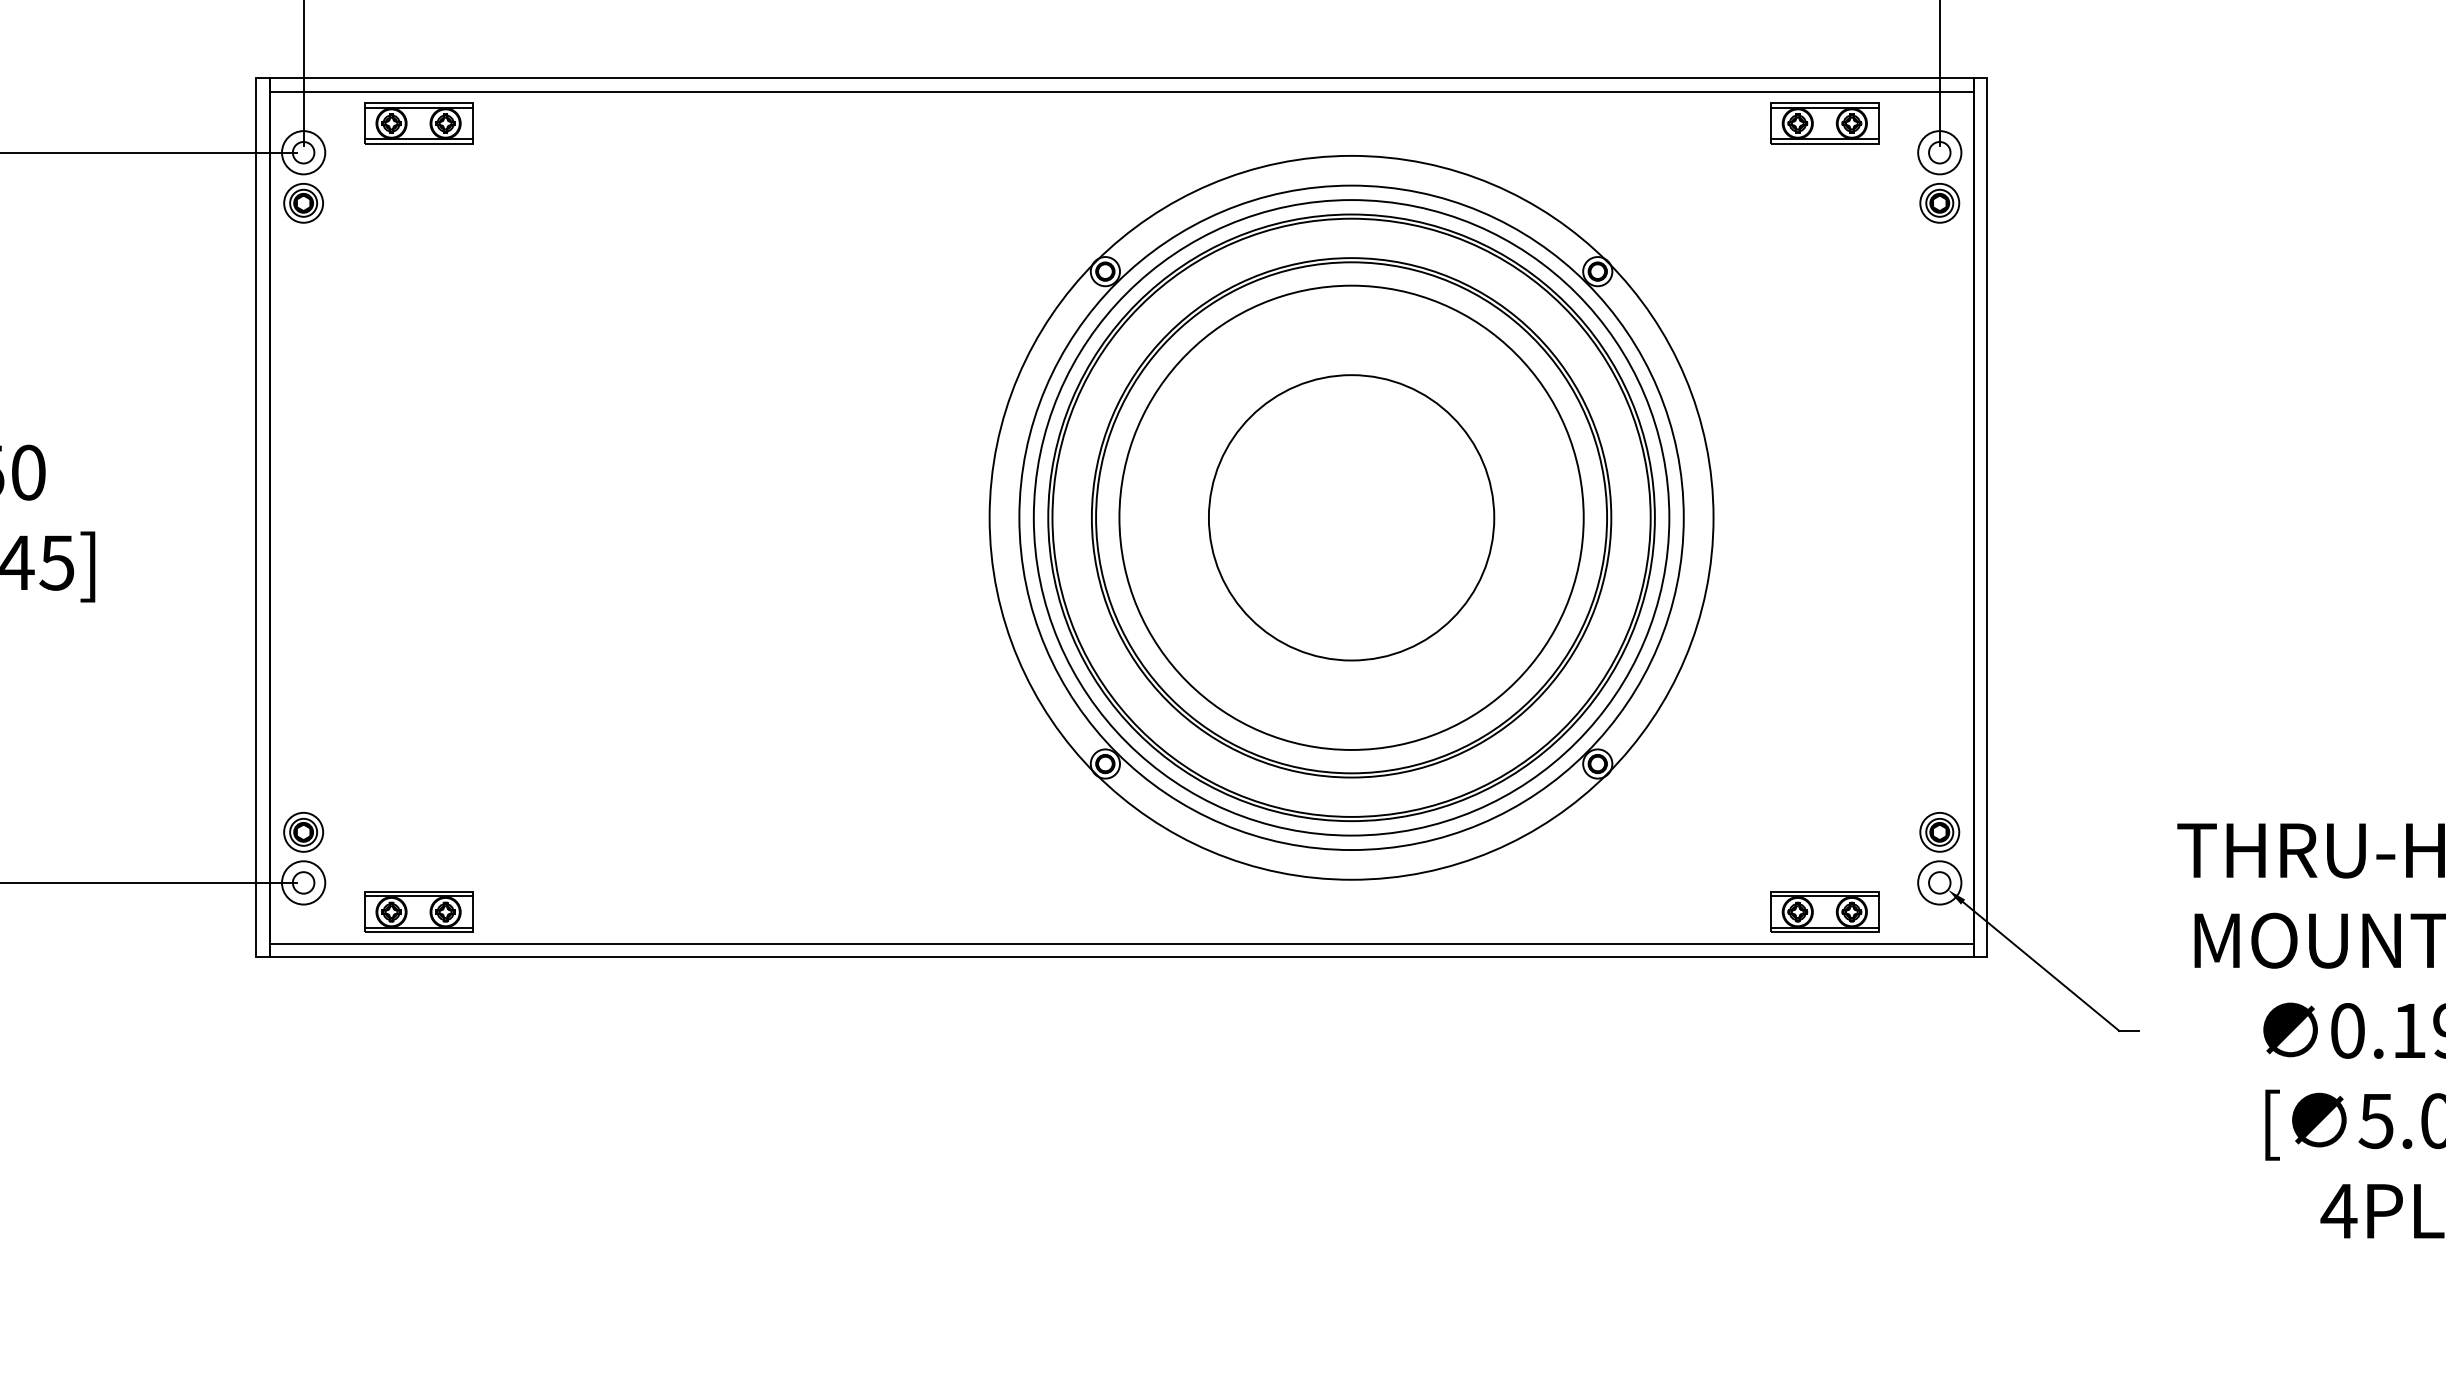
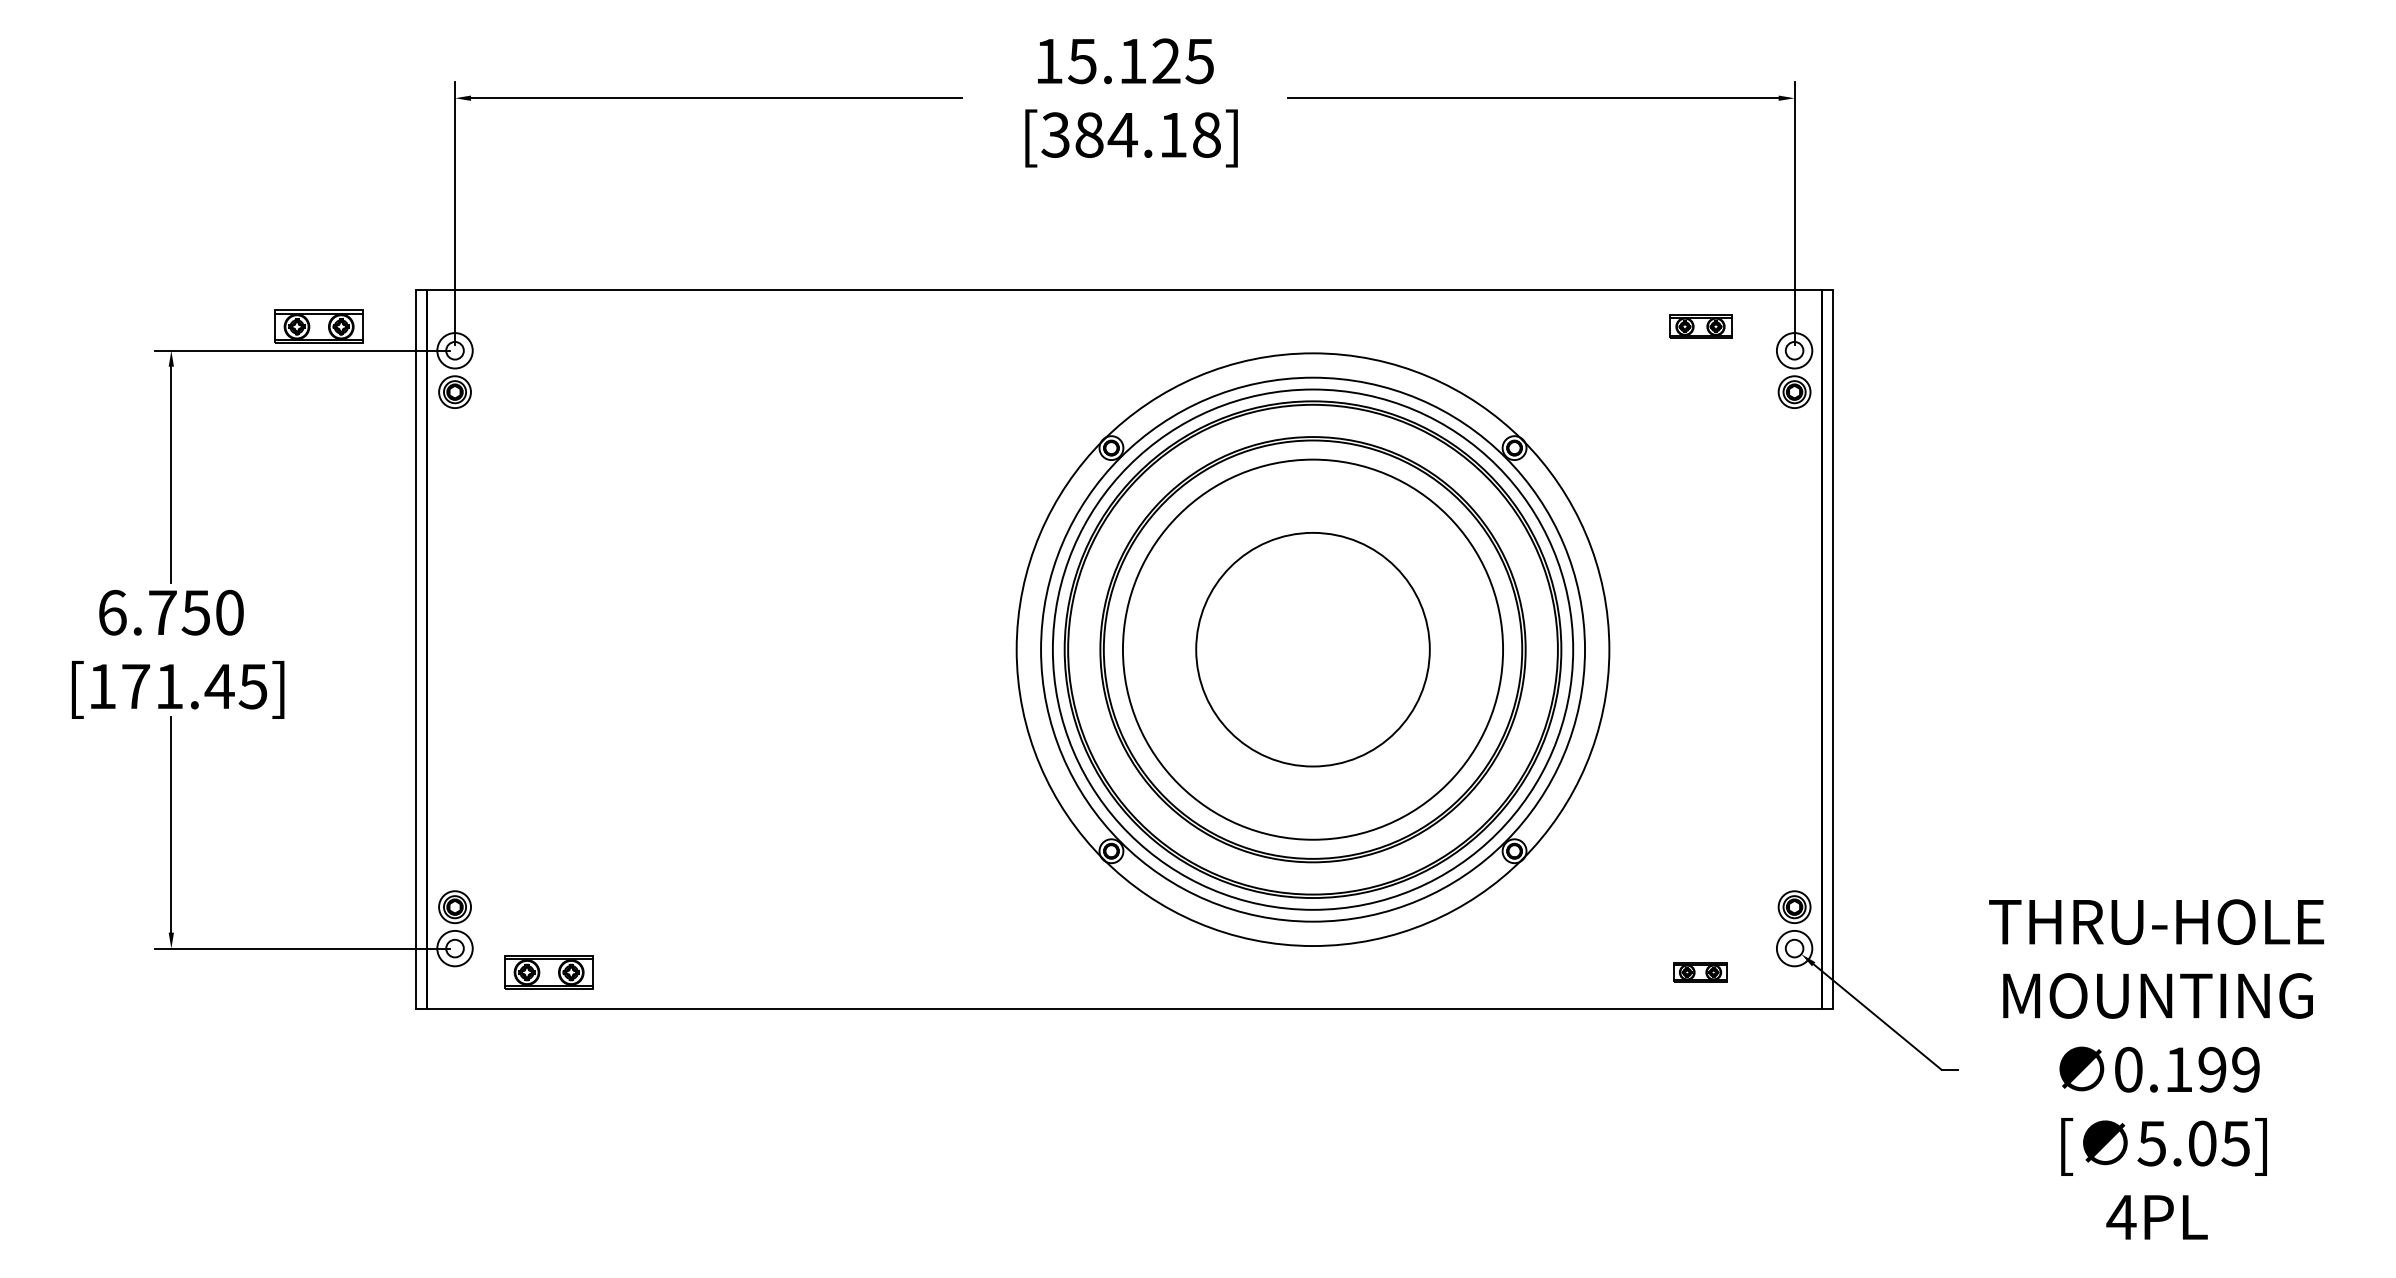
line: (1121, 91) -> (1124, 300), removed
part: (417, 123) -> (318, 326), moved
part: (1824, 123) -> (1700, 326), size x0.7
part: (1824, 912) -> (1700, 972), size x0.6
line: (1121, 943) -> (1124, 998), removed

